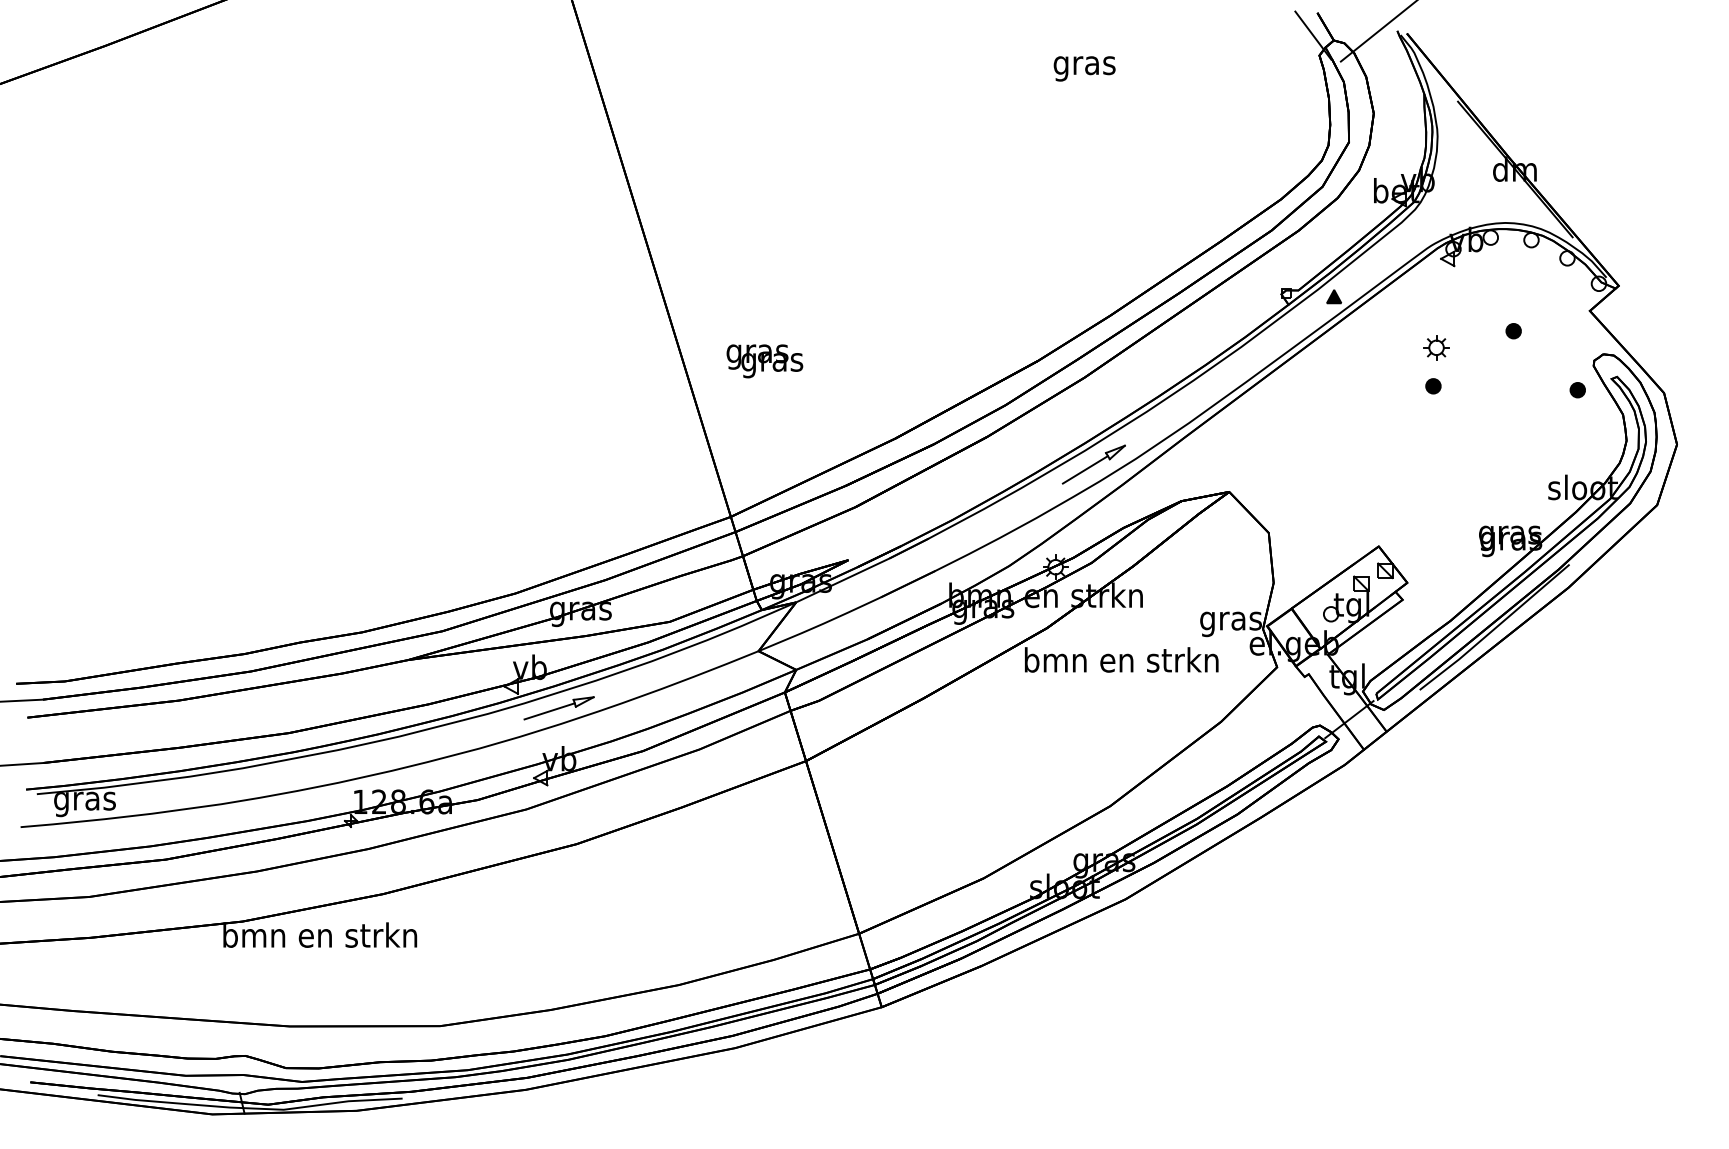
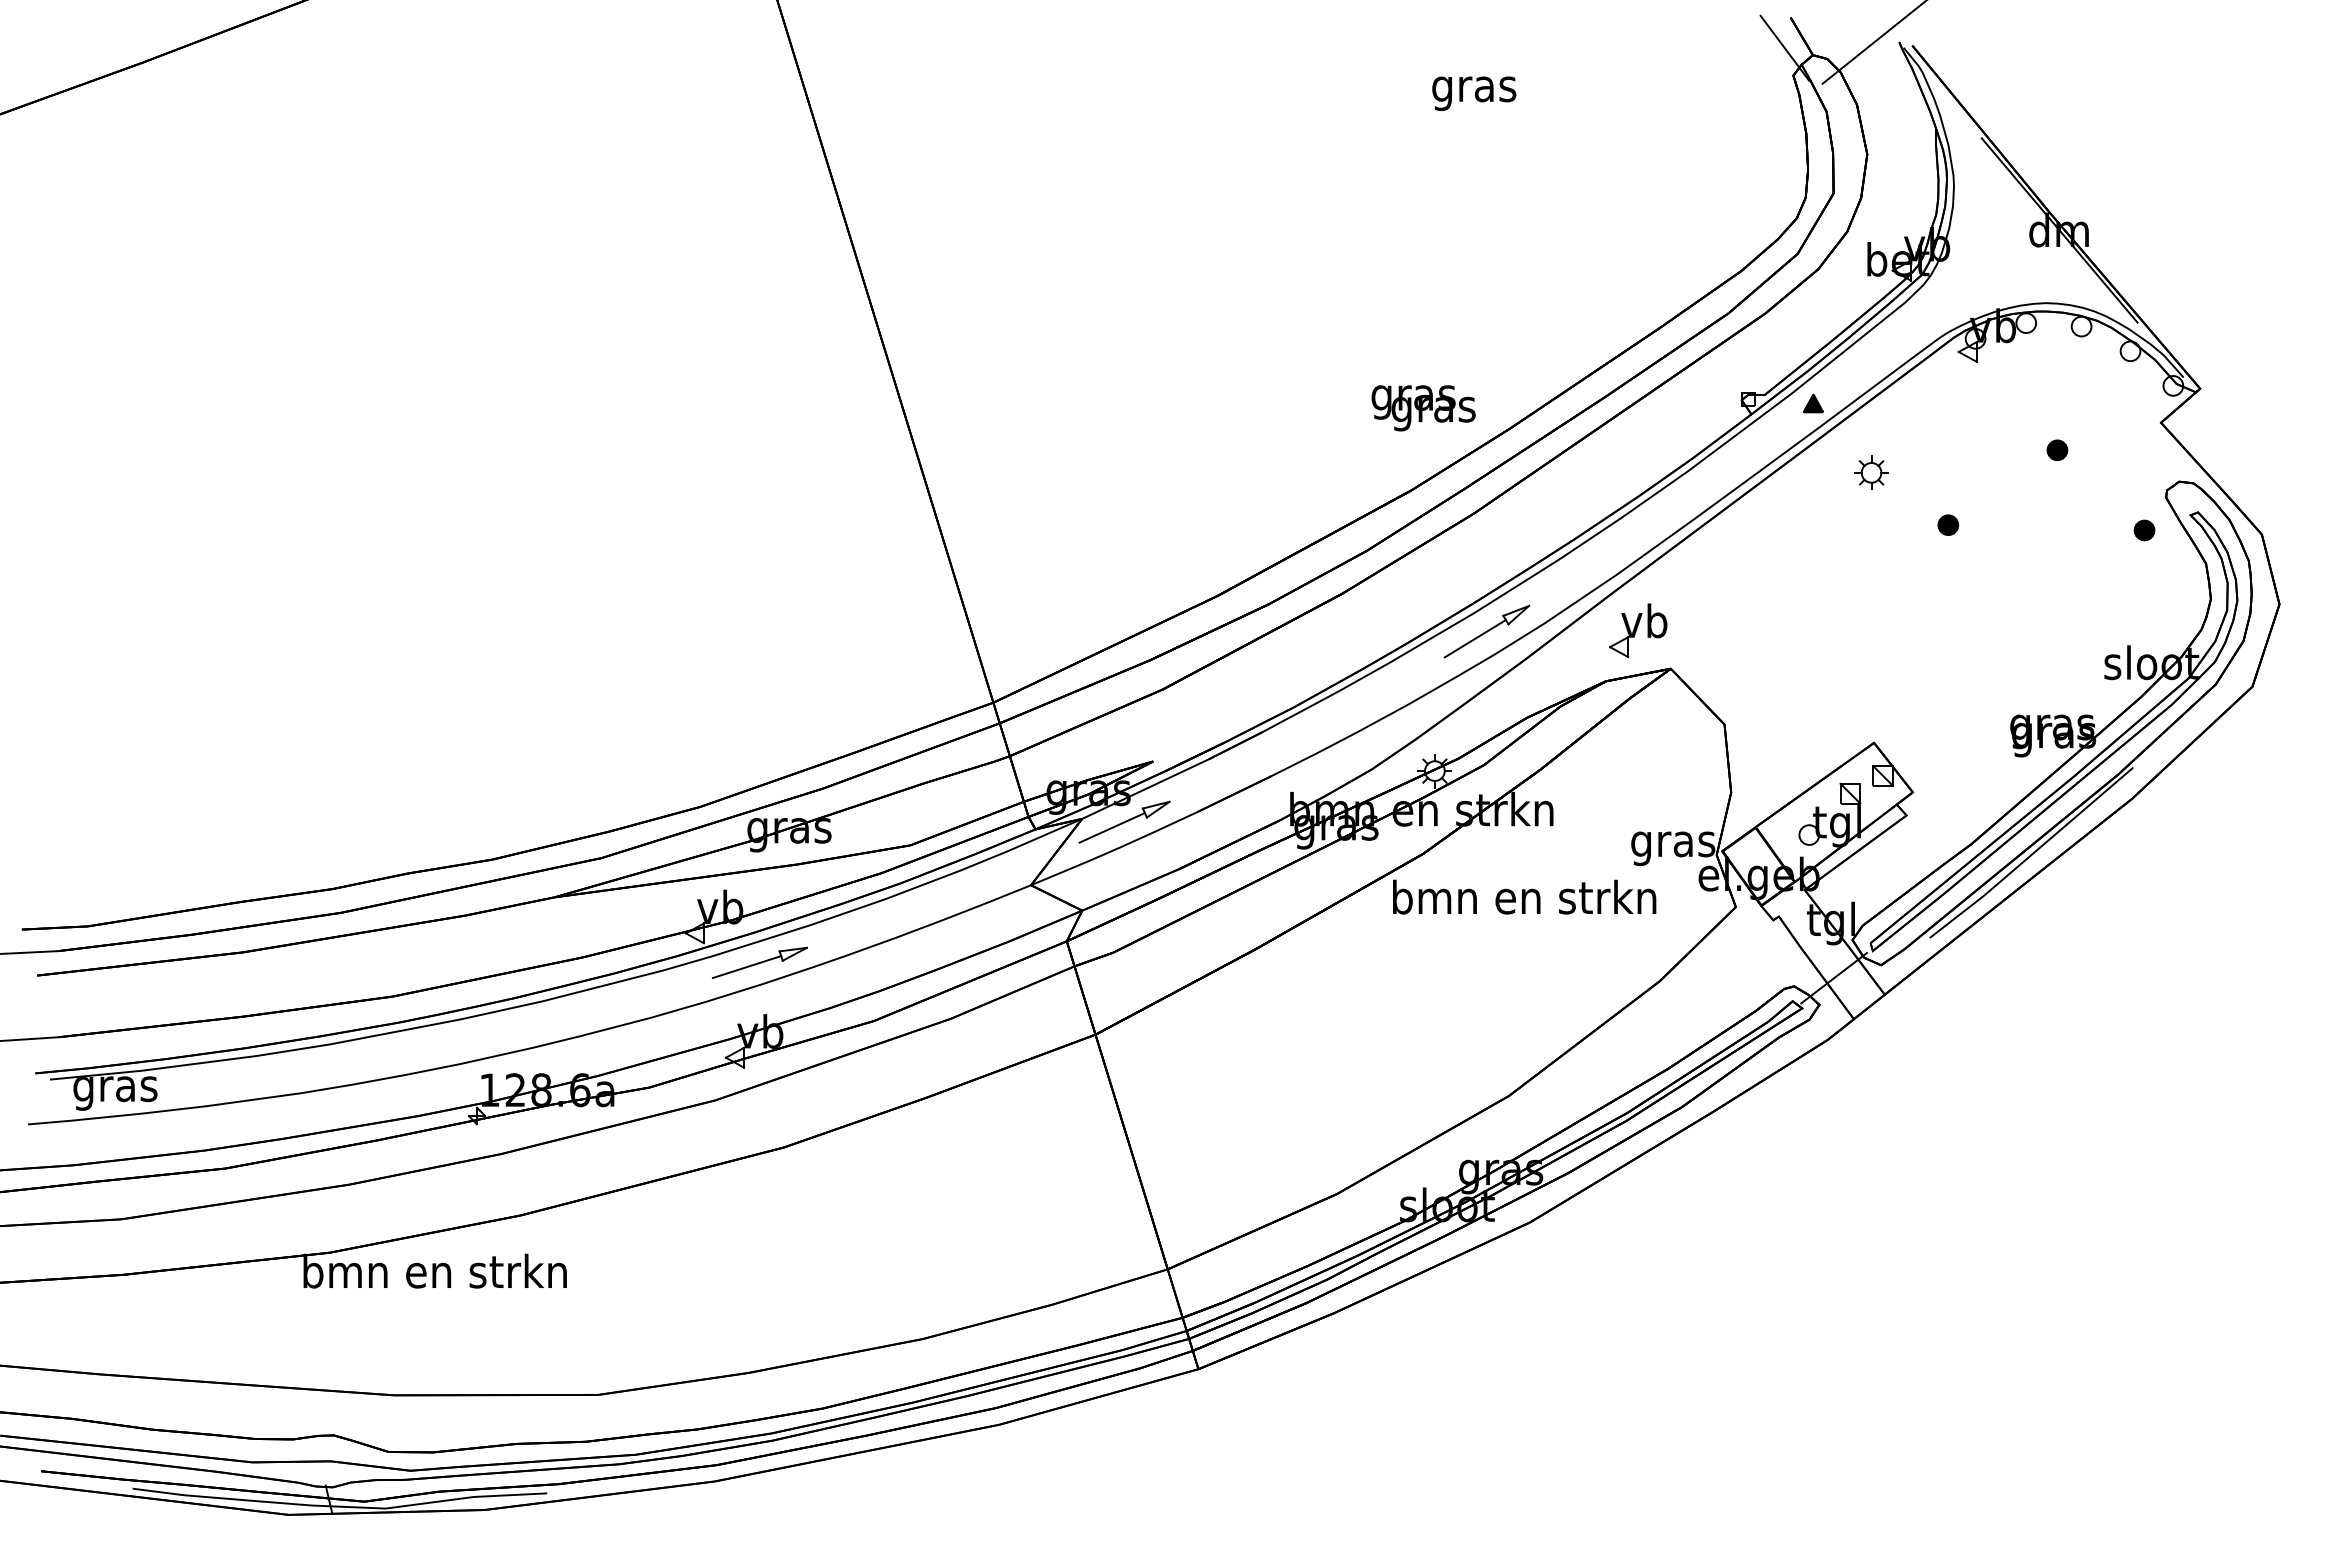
part: (1436, 347) -> (1871, 472), moved
text: (764, 361) -> (1423, 408), moved
part: (1205, 463) -> (1638, 630), added
part: (827, 604) -> (1124, 821), added

